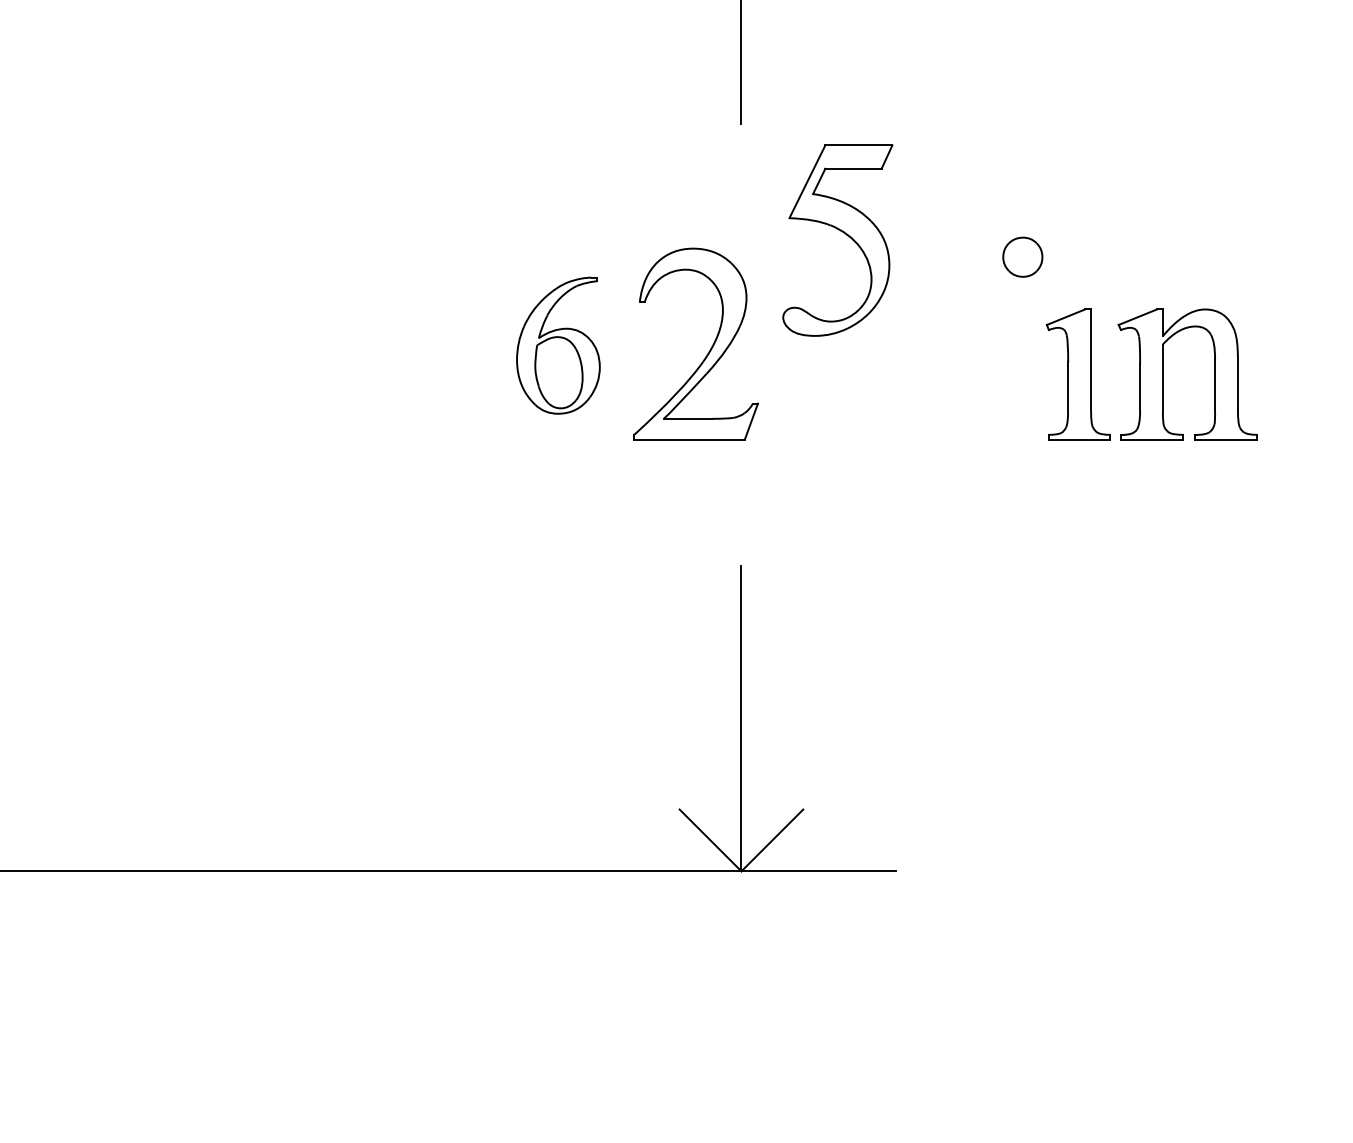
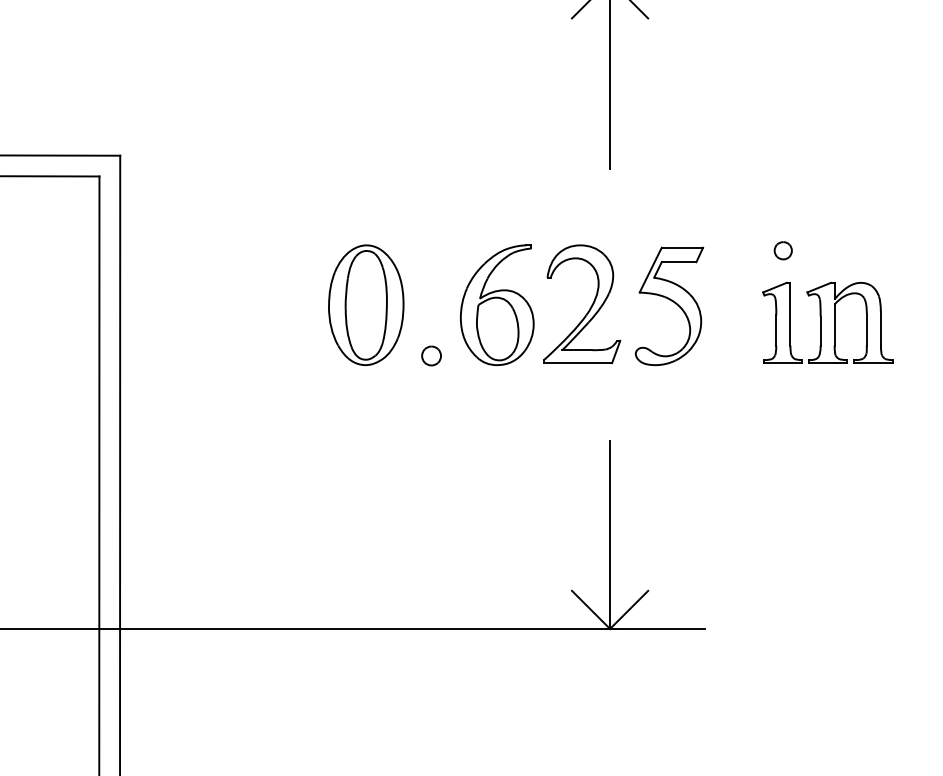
part: (837, 239) -> (669, 305), moved
part: (1021, 256) -> (782, 250), size x0.71
part: (346, 344) -> (366, 304), added
part: (558, 344) -> (497, 304), size x1.43
part: (1151, 373) -> (827, 322), moved
part: (451, 427) -> (431, 355), added

